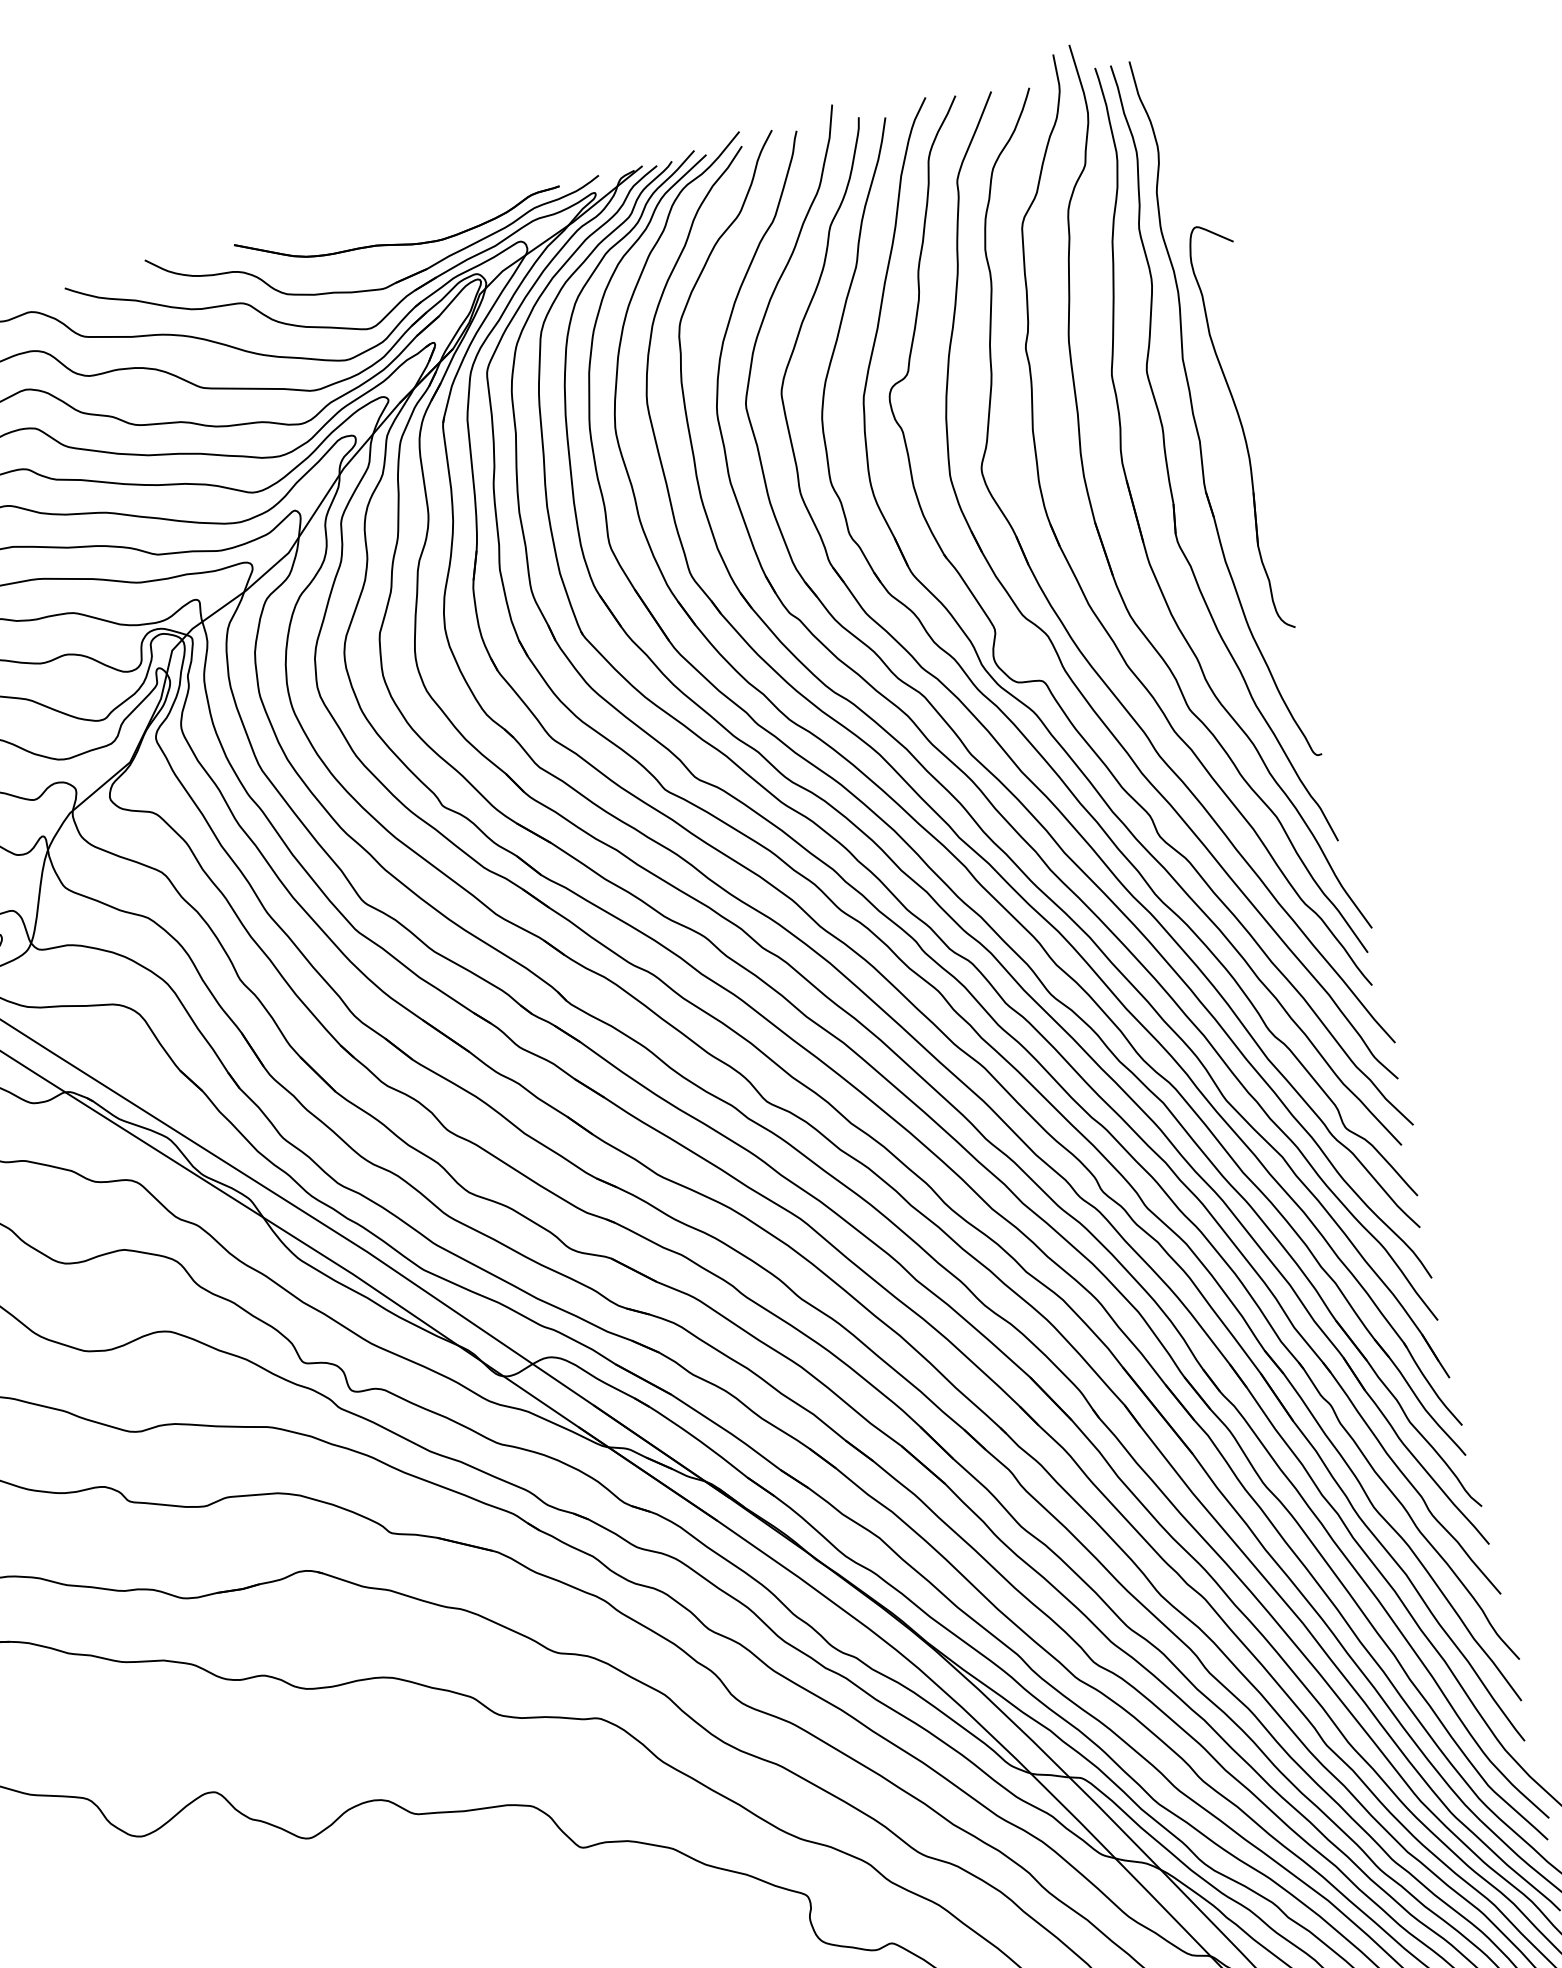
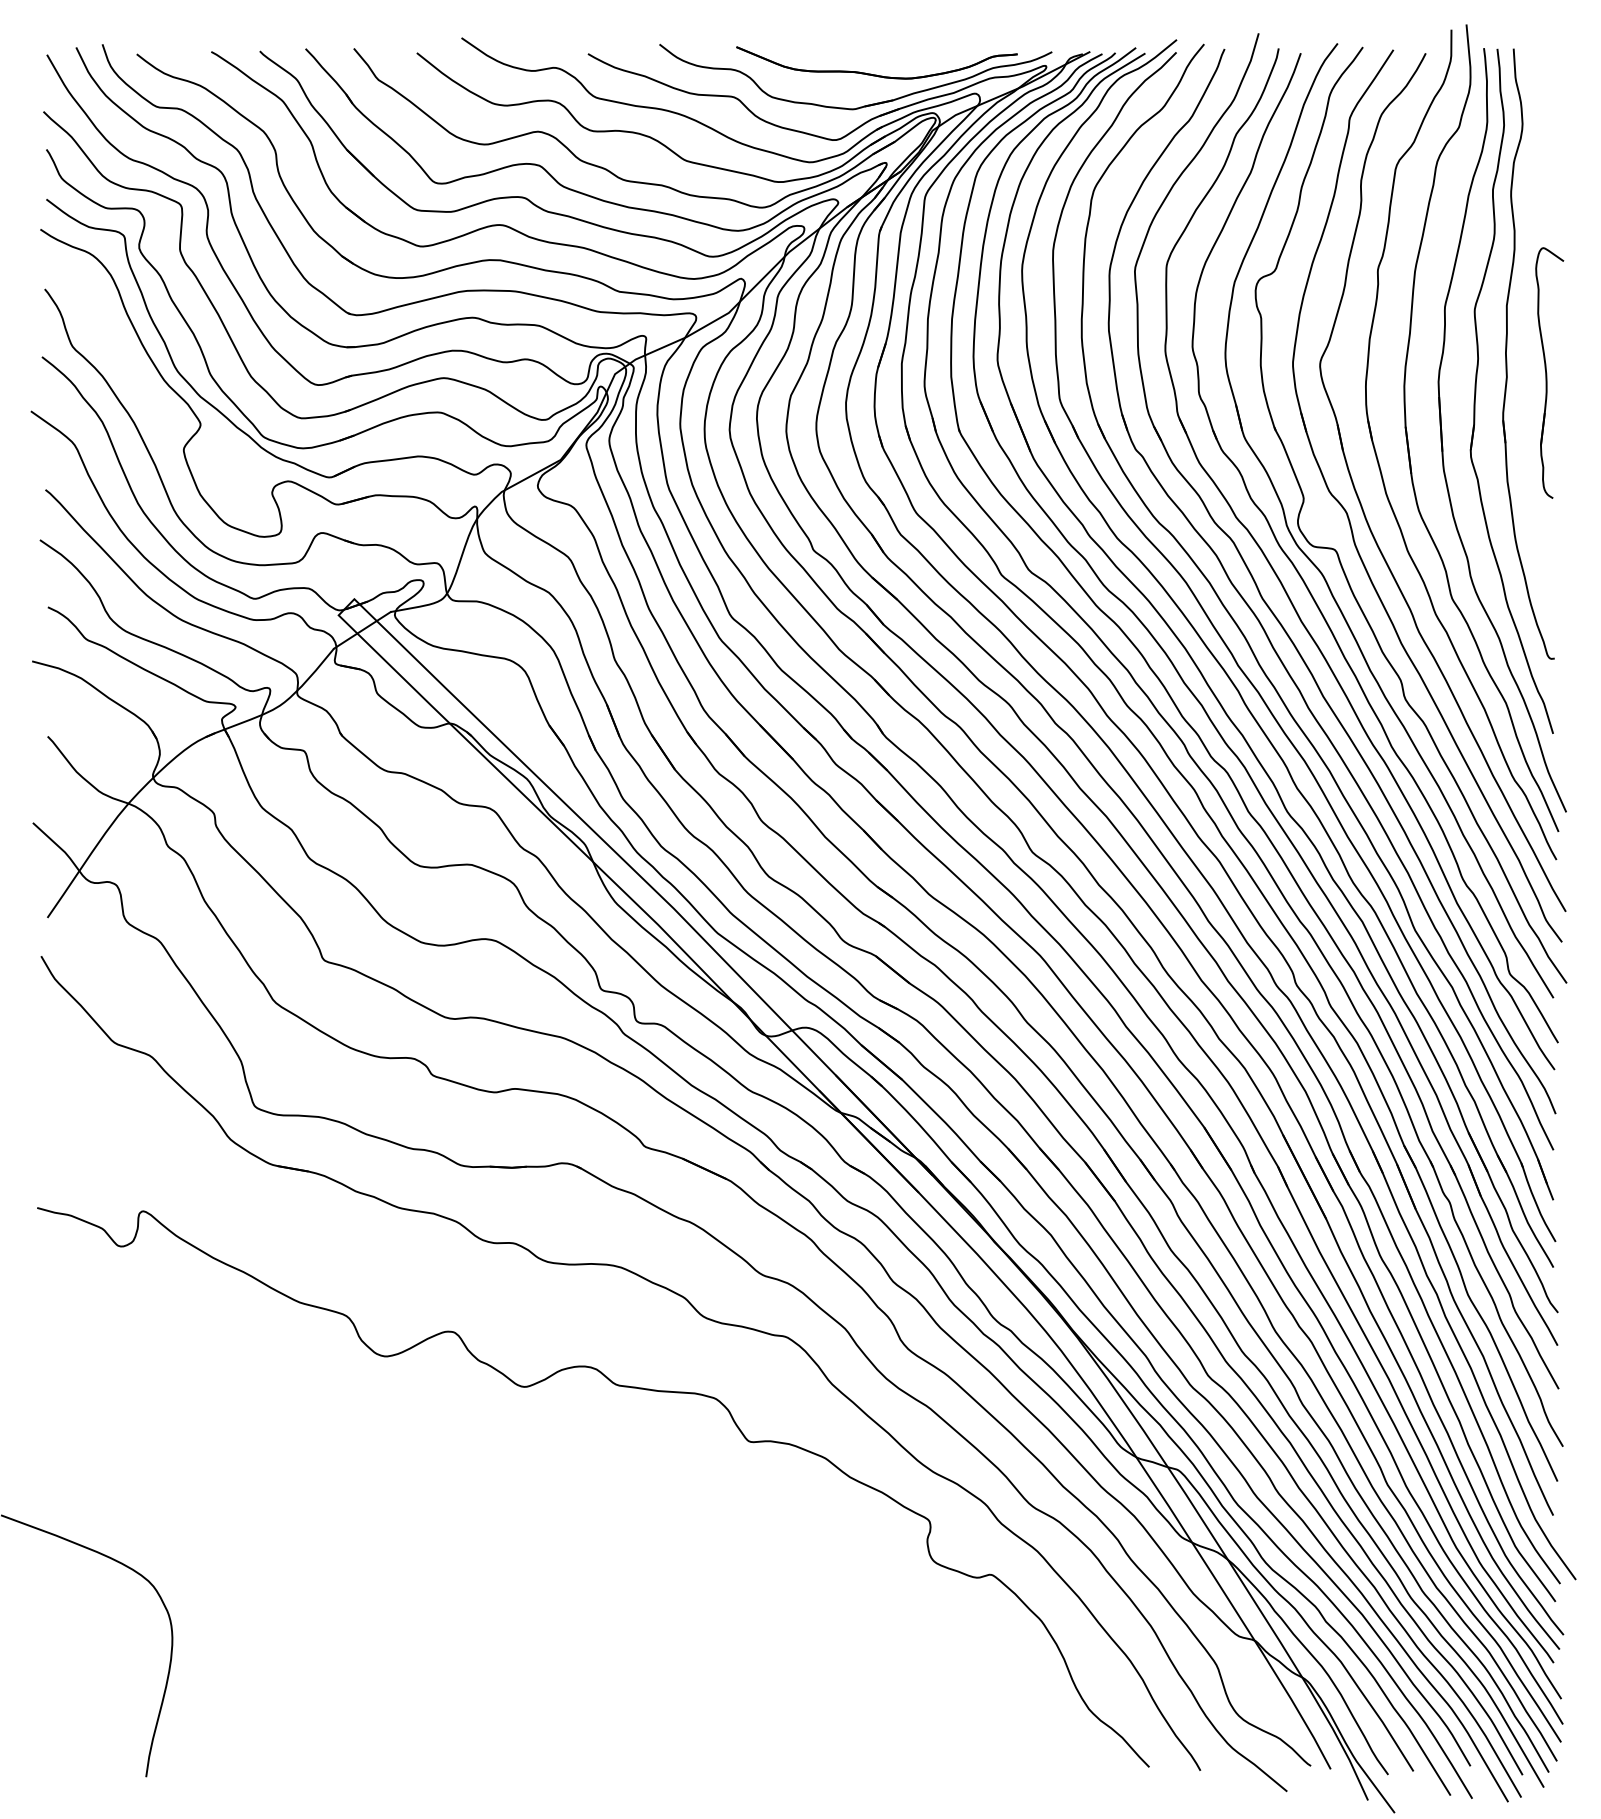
part: (1247, 425) -> (1549, 372), size x0.71

